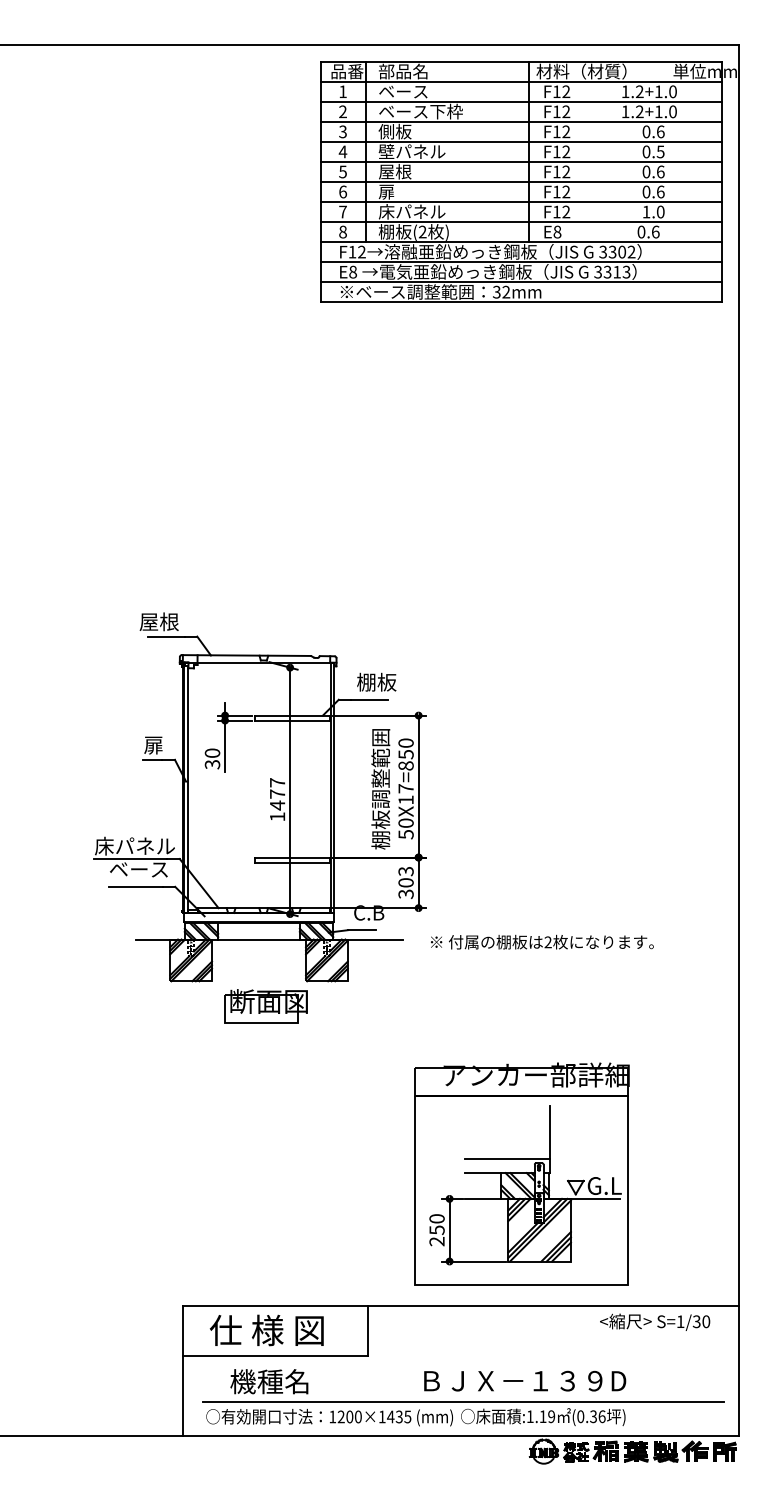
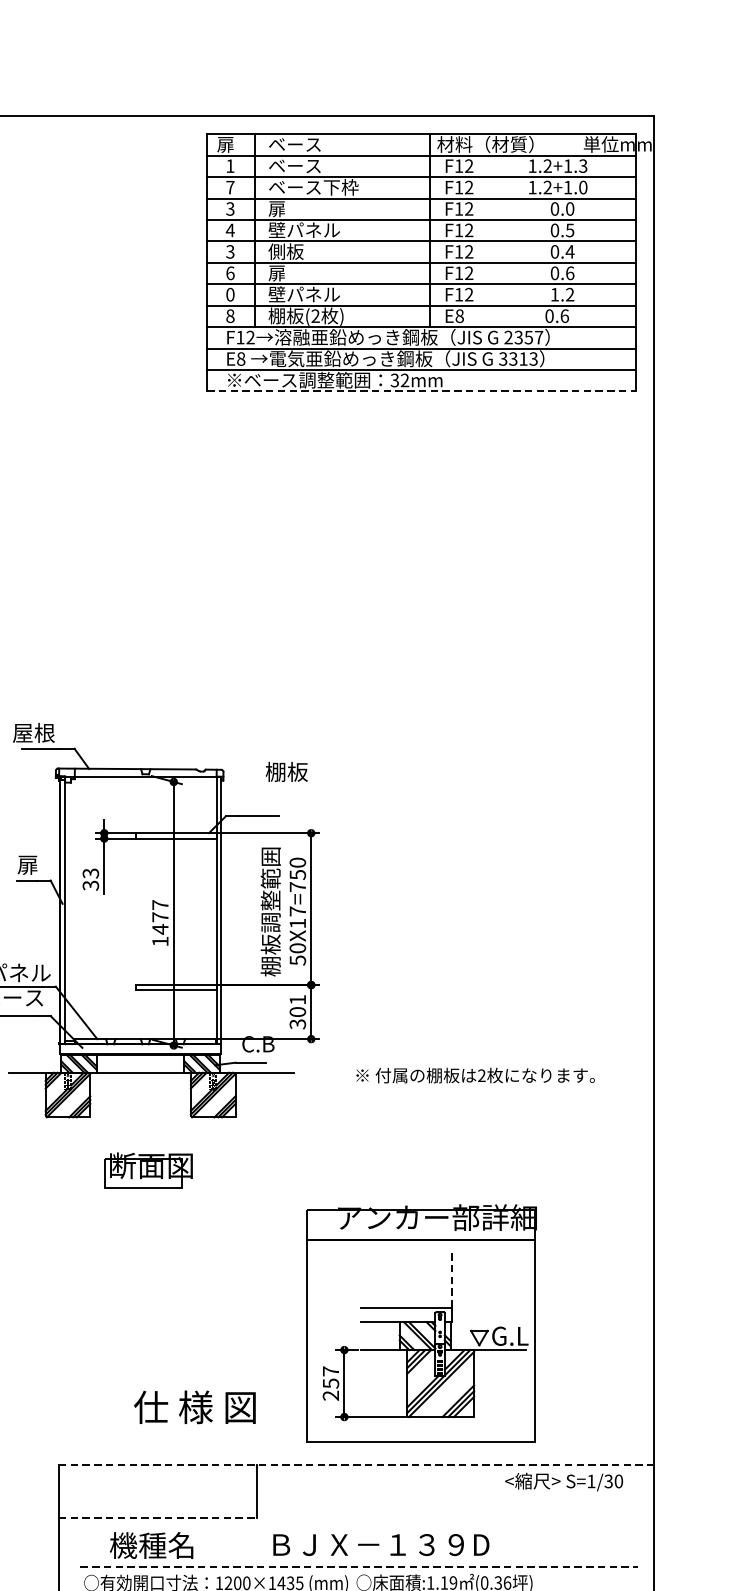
text: (346, 71) -> (234, 144), 品番 -> 扉
text: (402, 71) -> (294, 144), 部品名 -> ベース
text: (672, 91) -> (582, 165), 1.2+1.0 -> 1.2+1.3
text: (342, 111) -> (229, 187), 2 -> 7
text: (394, 131) -> (285, 208), 側板 -> 扉
text: (660, 131) -> (569, 208), 0.6 -> 0.0
text: (342, 171) -> (229, 251), 5 -> 3
text: (394, 171) -> (285, 251), 屋根 -> 側板
text: (660, 171) -> (569, 251), 0.6 -> 0.4
text: (342, 211) -> (229, 294), 7 -> 0
text: (386, 211) -> (276, 294), 床パネル -> 壁パネル
text: (660, 211) -> (569, 294), 1.0 -> 1.2
text: (617, 251) -> (523, 336), 3302 -> 2357
line: (522, 302) -> (422, 391), solid -> dashed
text: (376, 681) -> (286, 771), moved
text: (212, 753) -> (90, 873), 30 -> 33
text: (405, 765) -> (297, 886), 50X17=850 -> 50X17=750
text: (405, 871) -> (297, 999), 303 -> 301
text: (542, 941) -> (475, 1074), moved
part: (265, 1006) -> (147, 1171), moved
line: (550, 1132) -> (452, 1279), solid -> dashed
text: (436, 1218) -> (330, 1371), 250 -> 257
line: (461, 1306) -> (357, 1465), solid -> dashed
text: (266, 1330) -> (194, 1407), moved
line: (275, 1356) -> (158, 1518), solid -> dashed
text: (525, 1380) -> (381, 1544), moved
line: (463, 1401) -> (359, 1566), solid -> dashed

